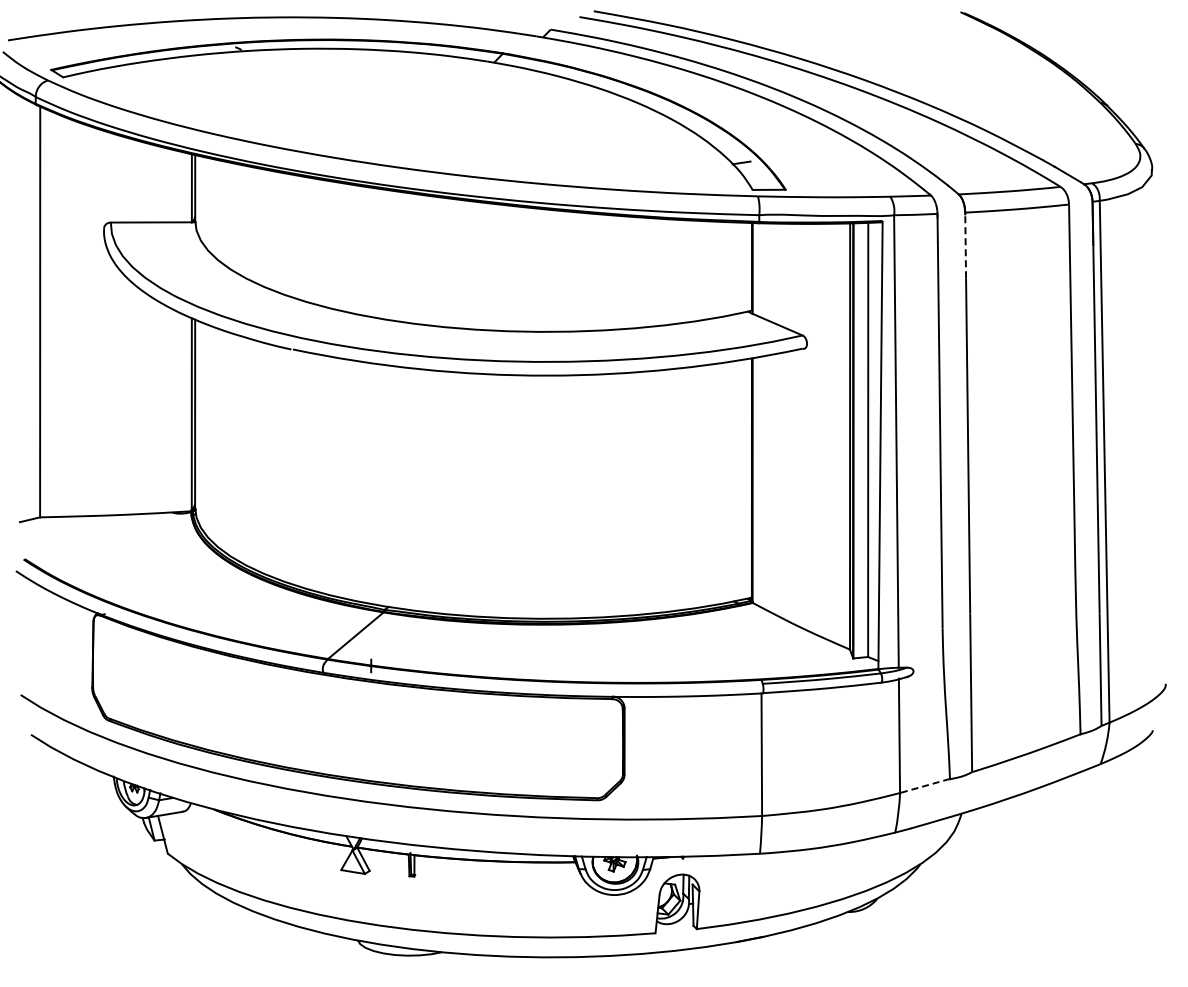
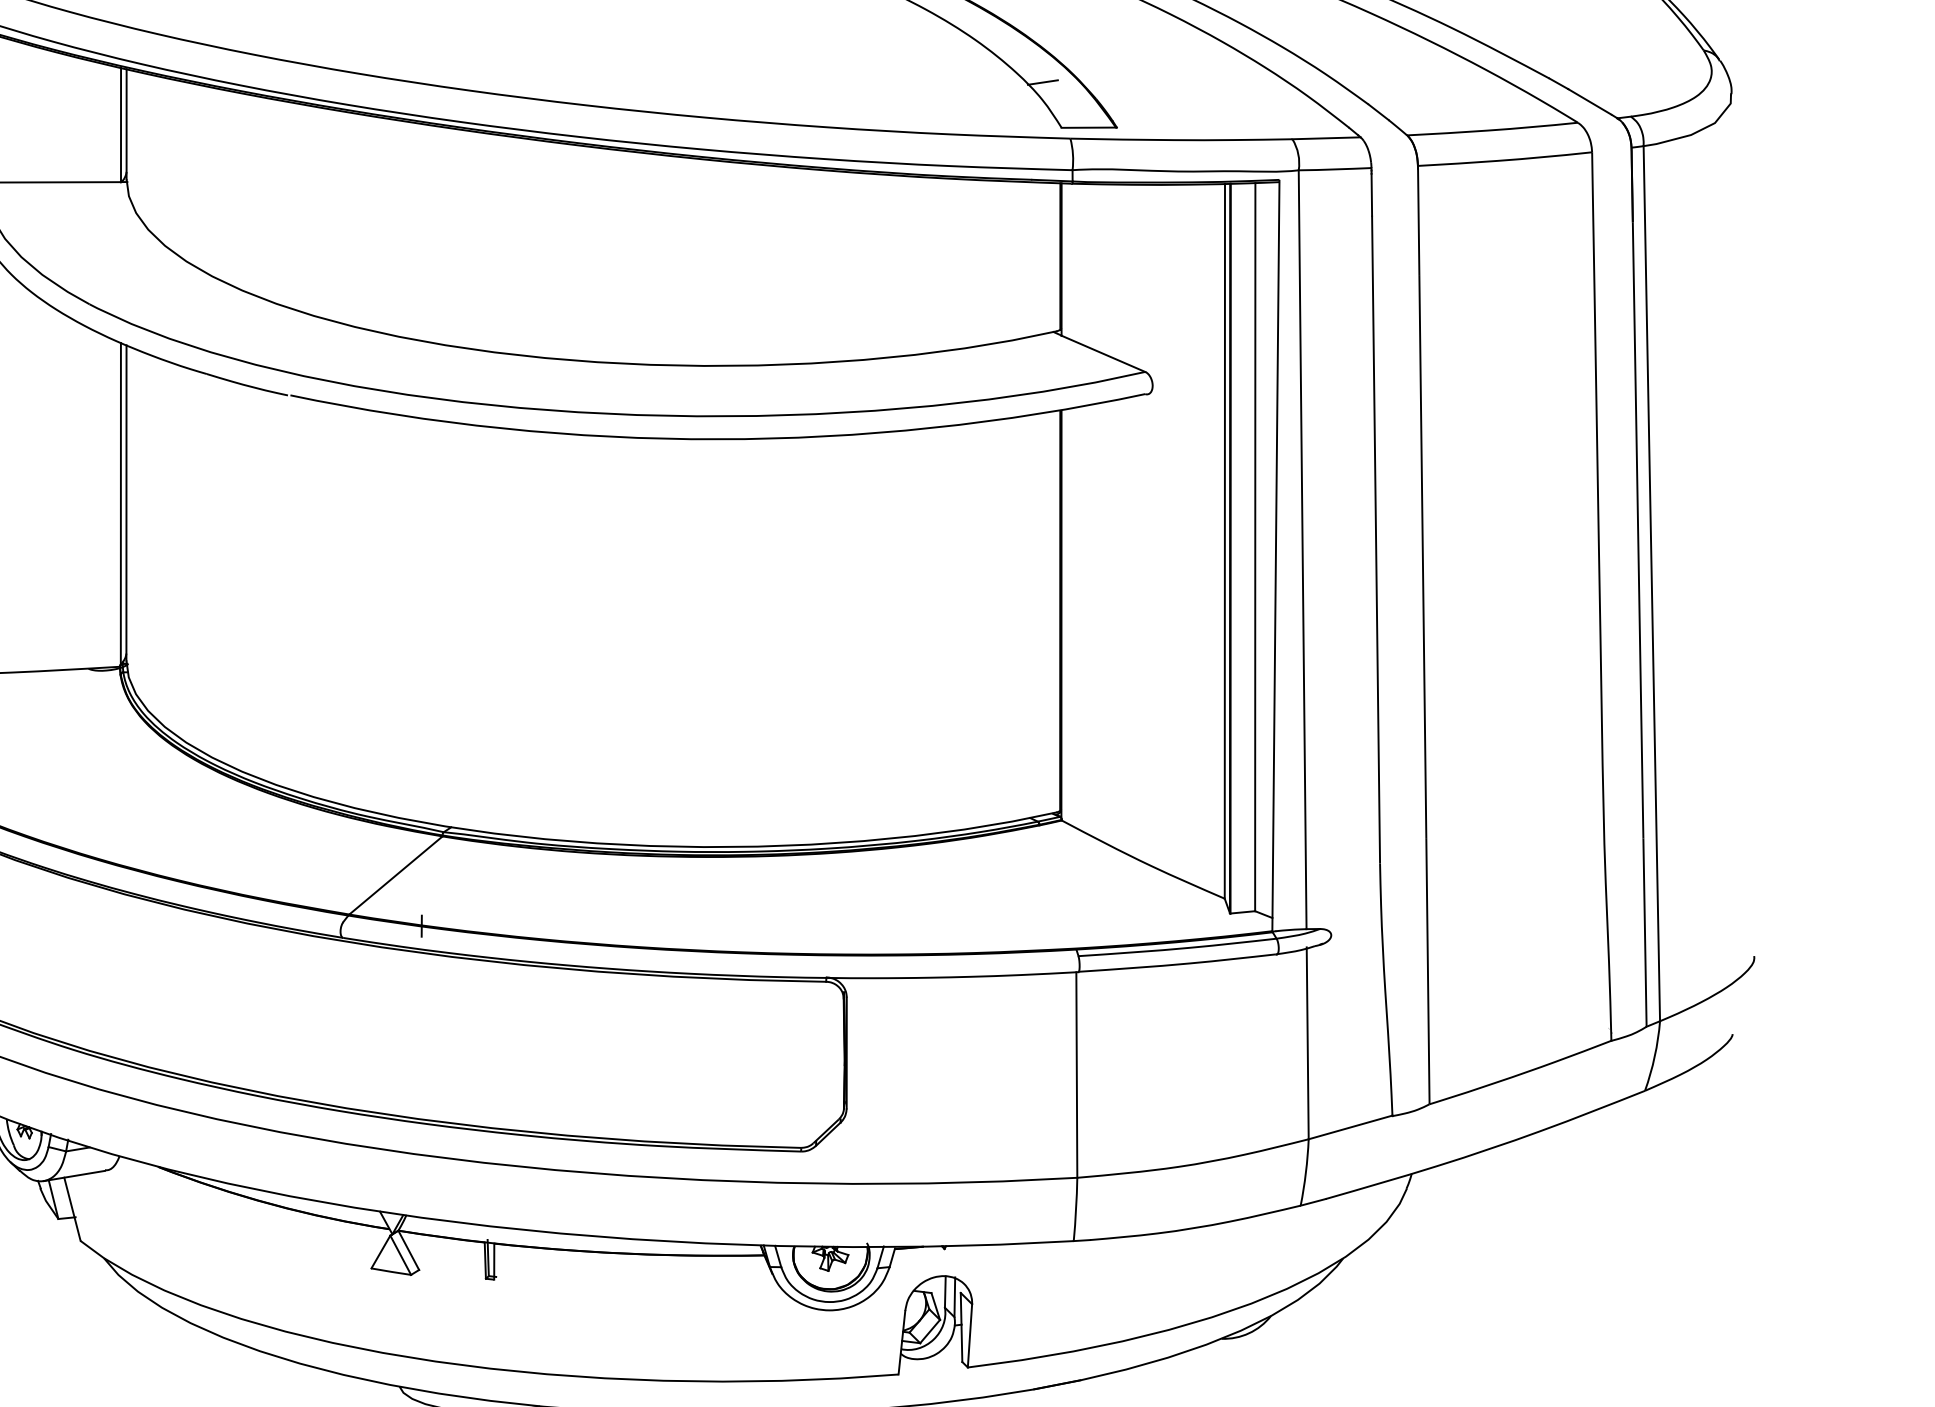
line: (965, 246) -> (1418, 222), dashed -> solid
line: (925, 785) -> (1351, 1126), dashed -> solid

